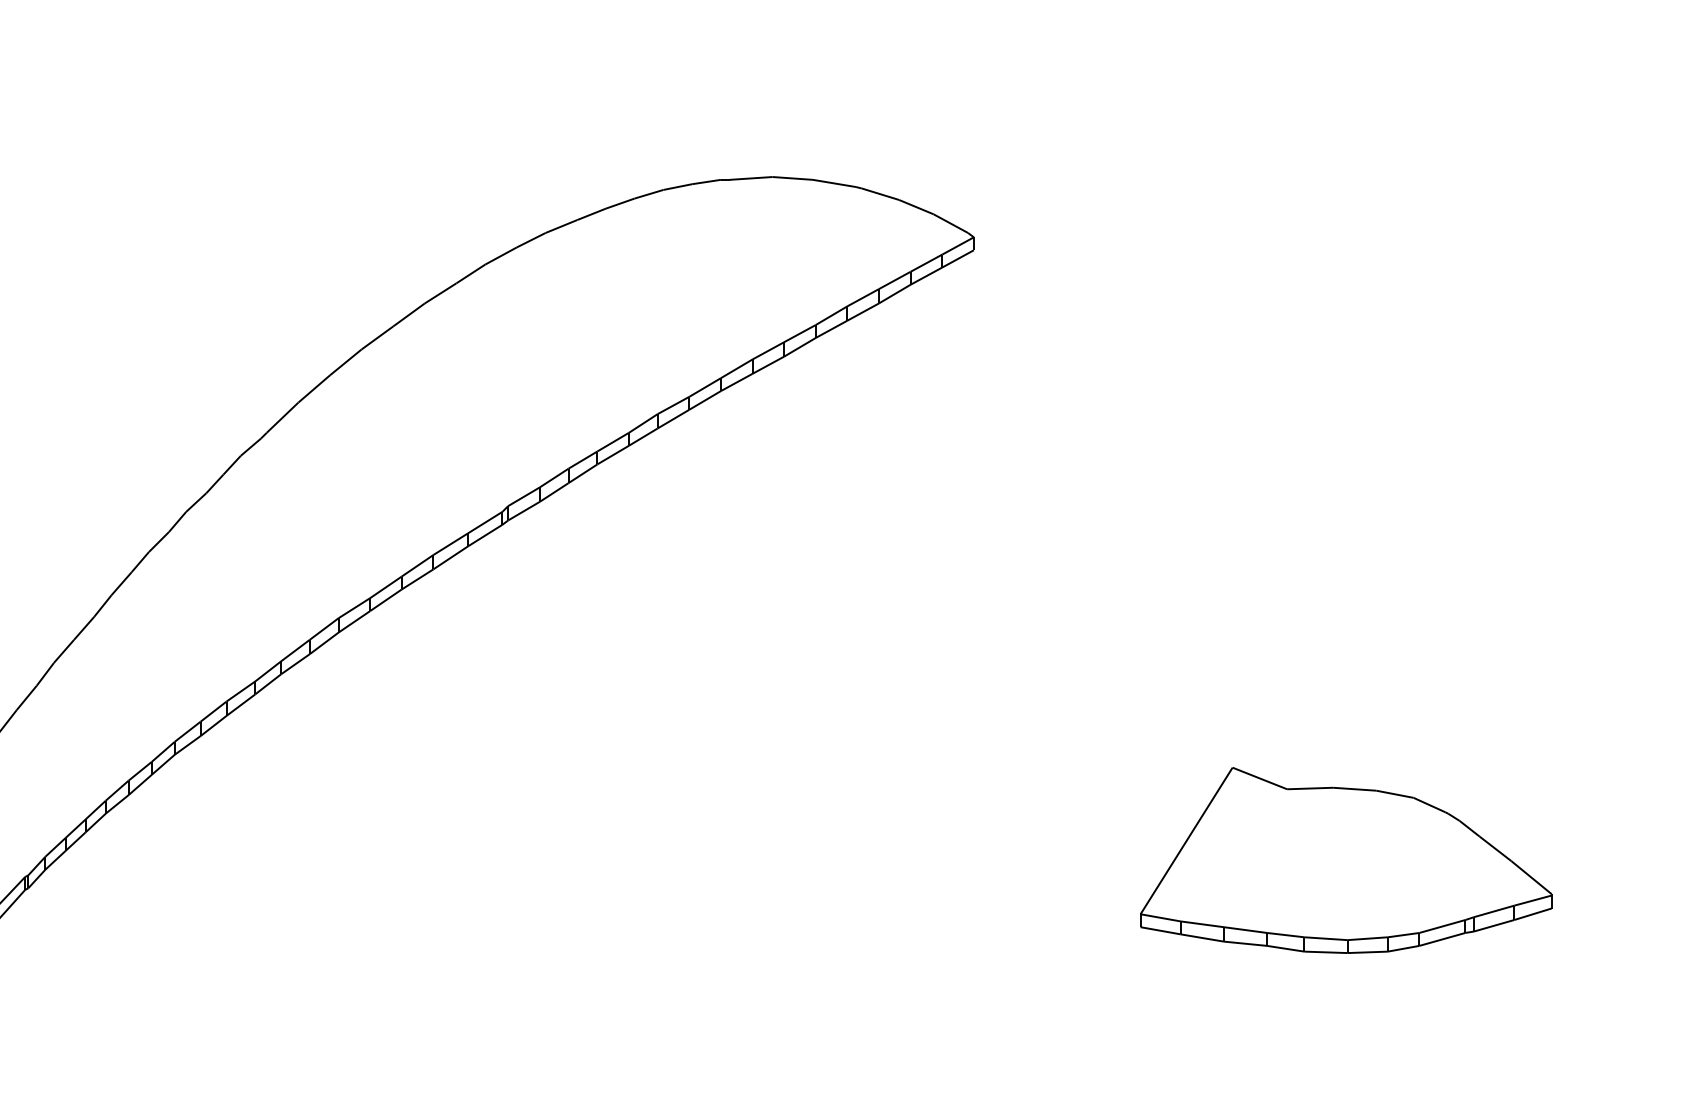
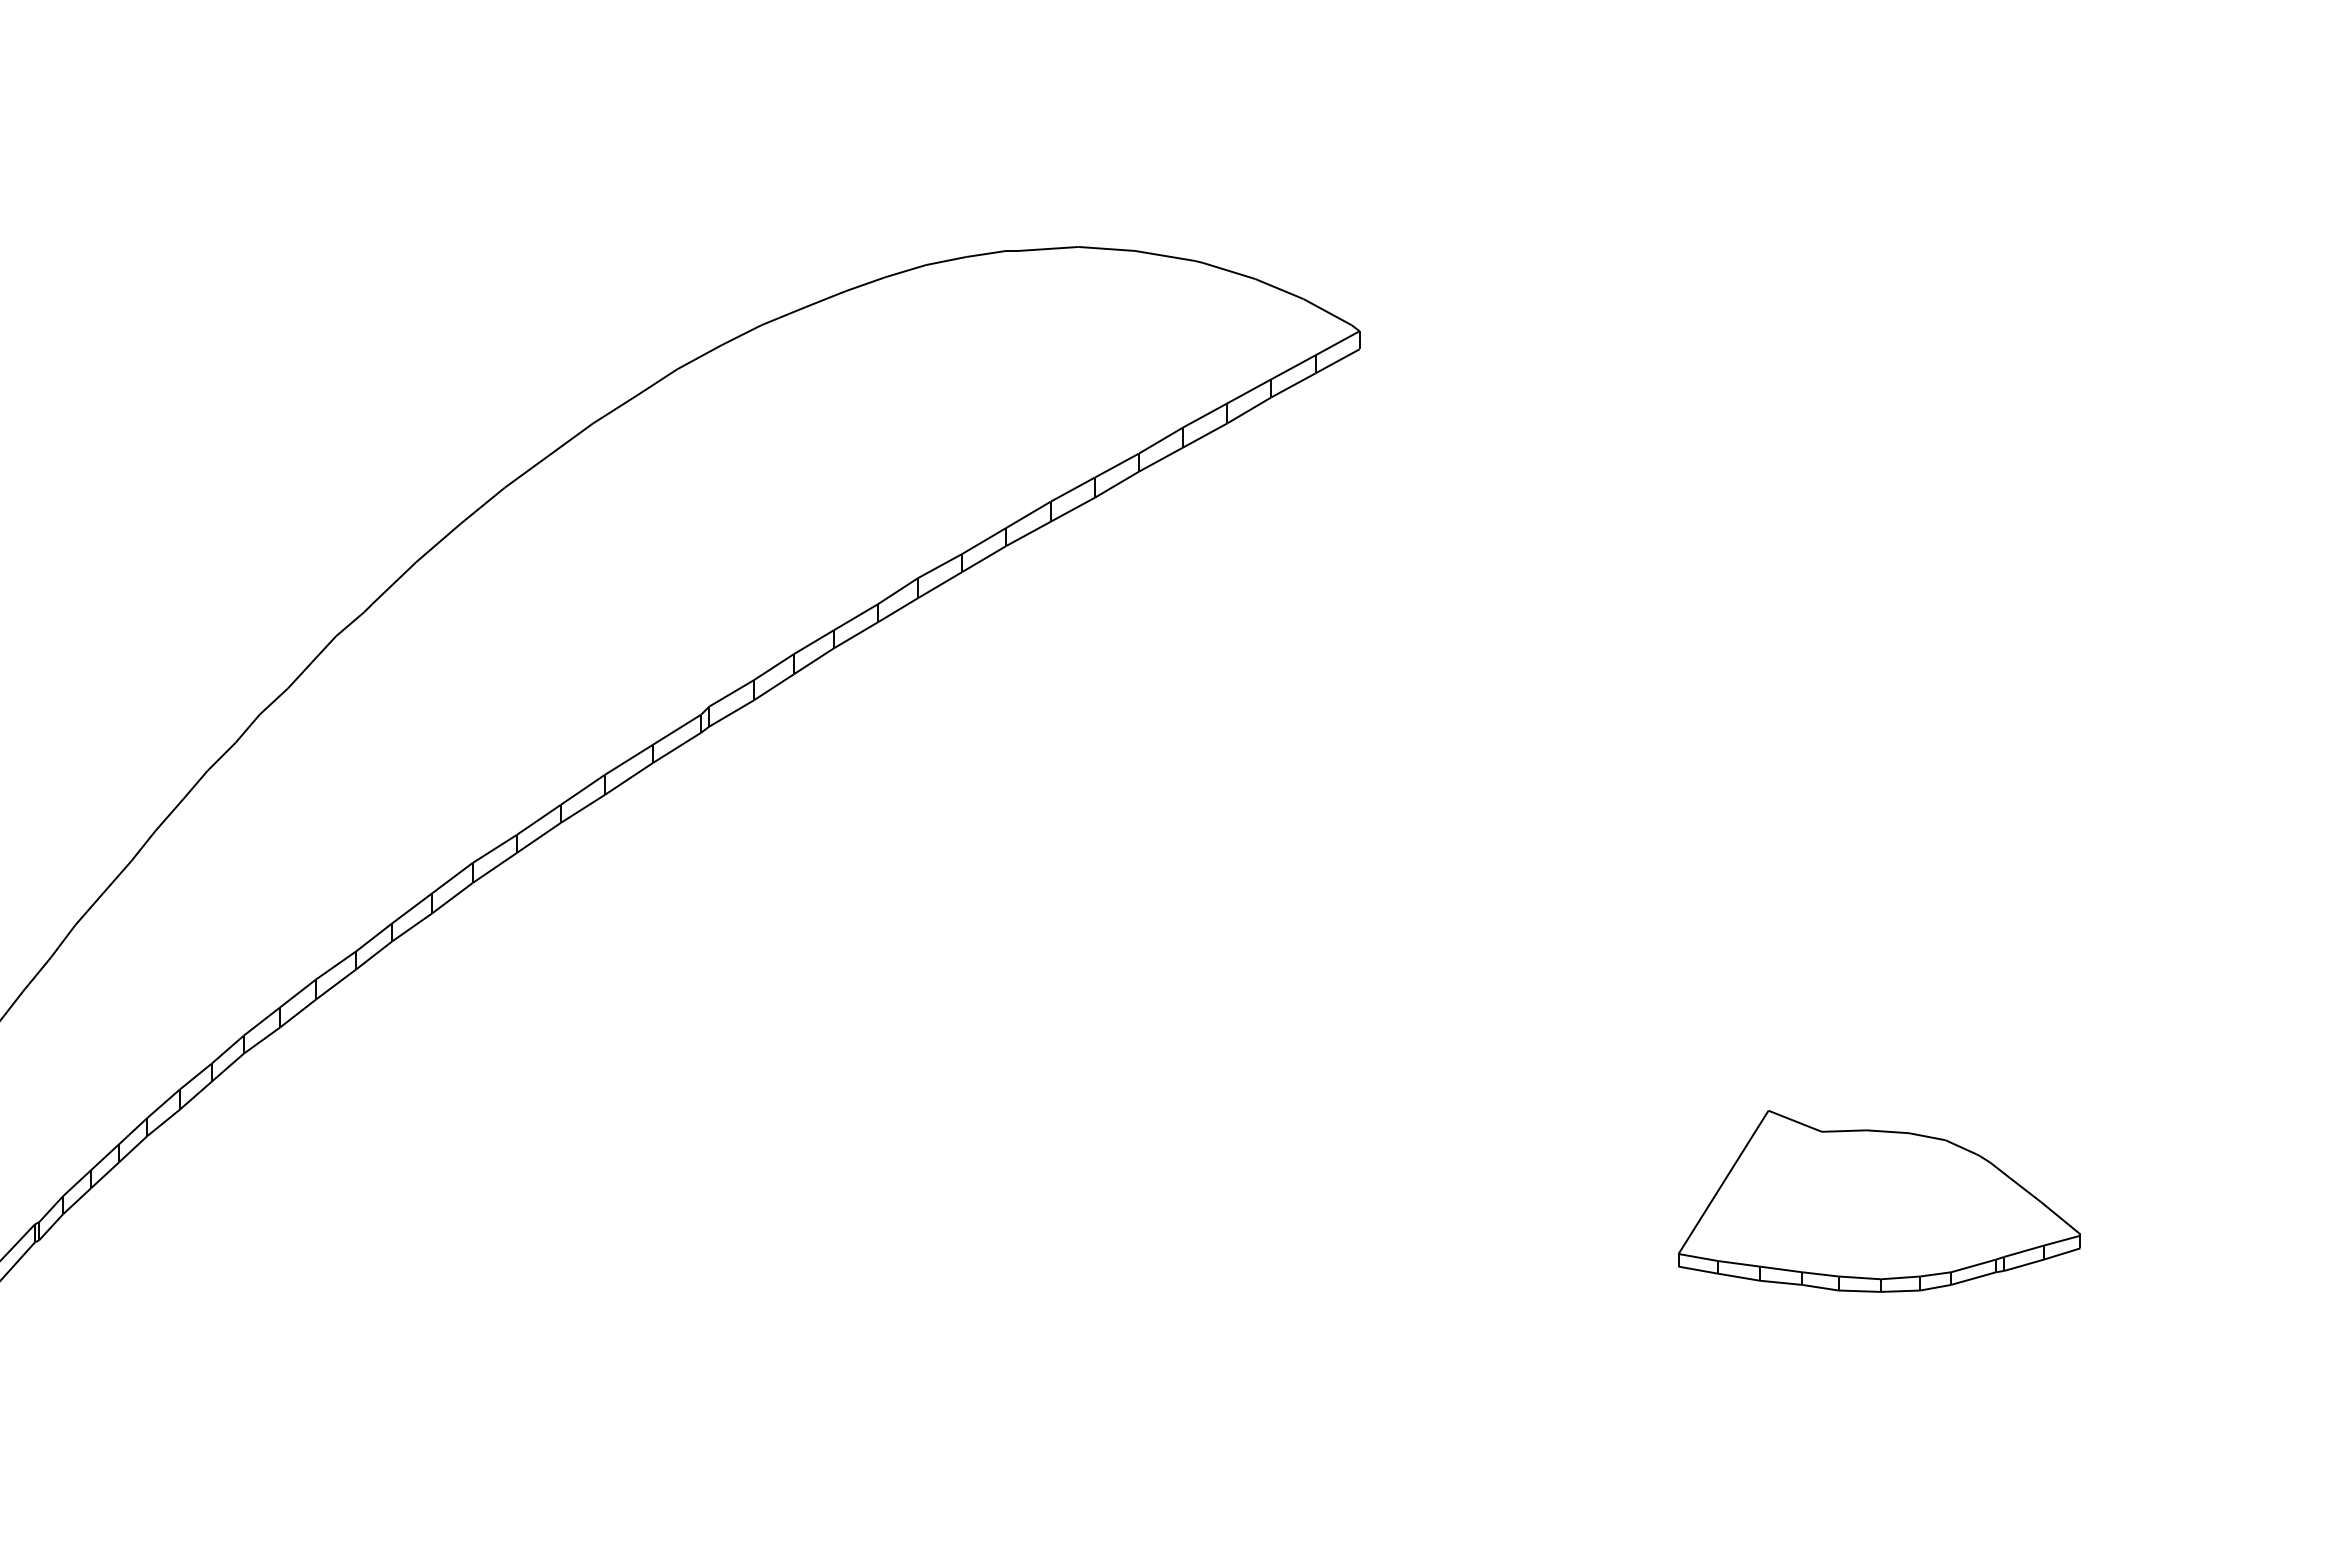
part: (1346, 860) -> (1879, 1201), size x0.7

